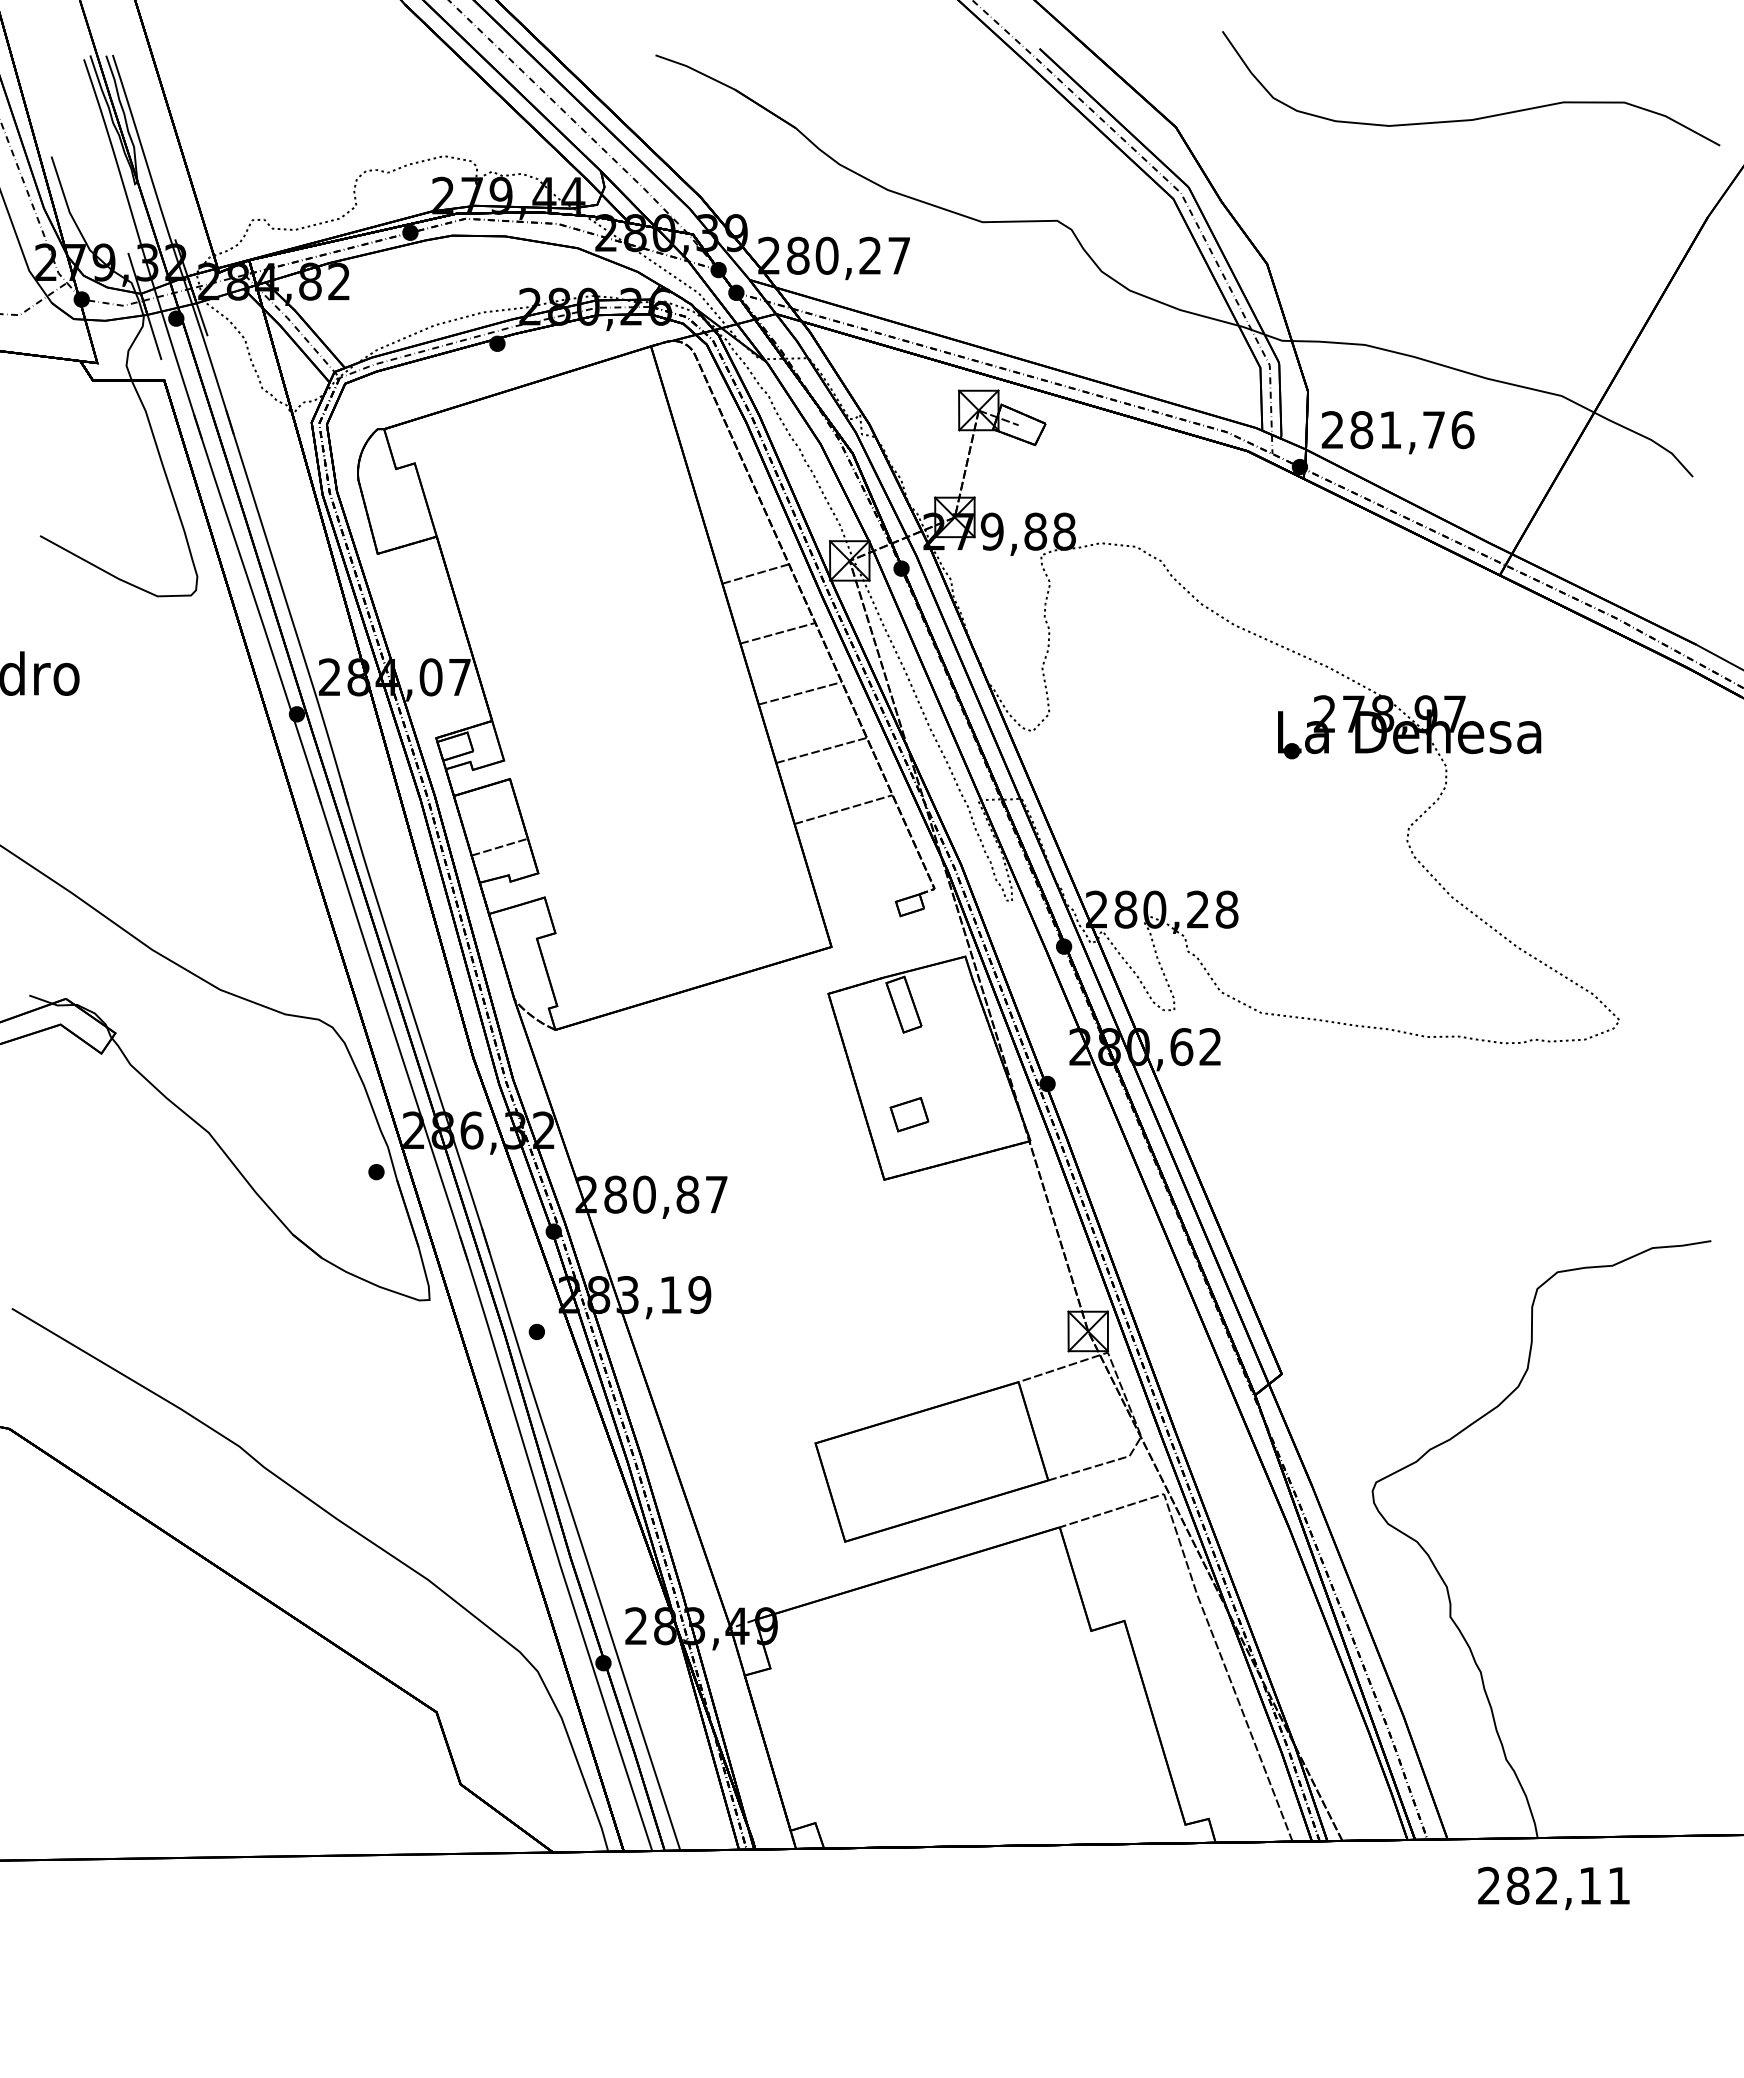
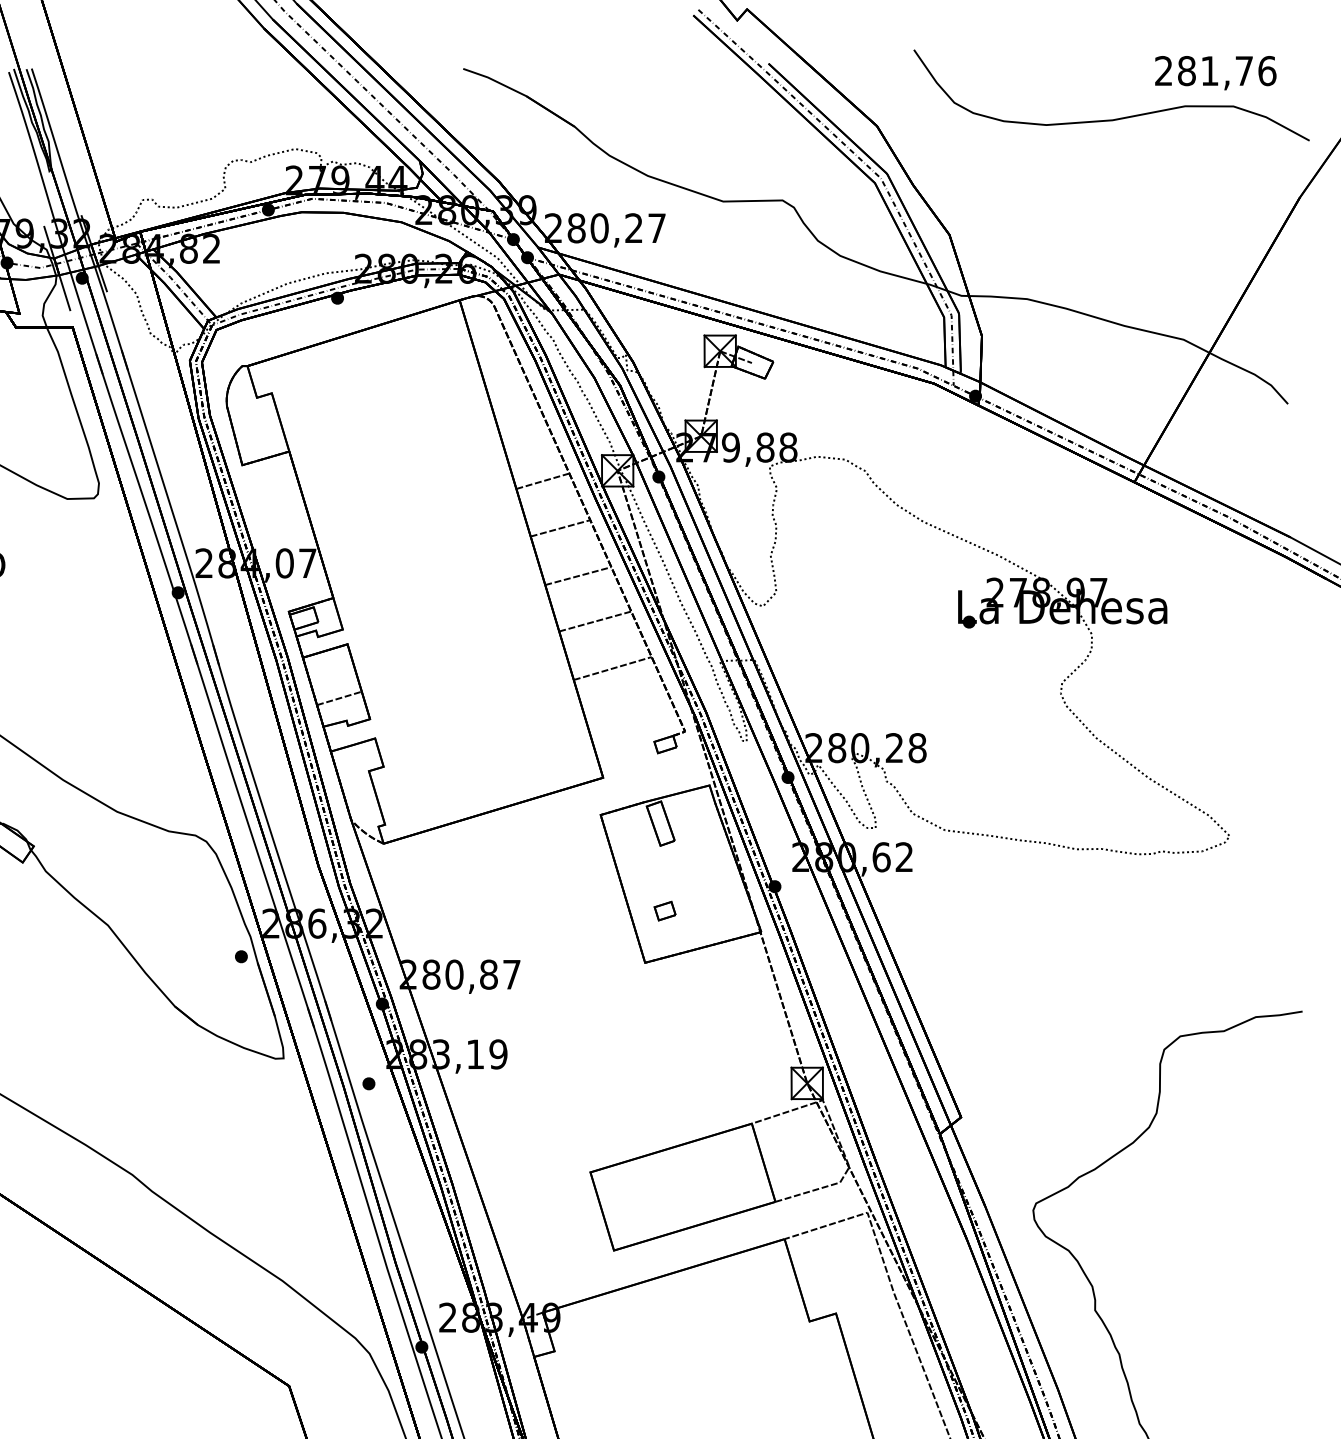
text: (1397, 432) -> (1215, 73), moved
part: (909, 1114) -> (665, 910), size x0.7

